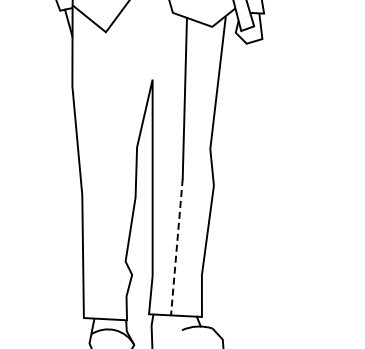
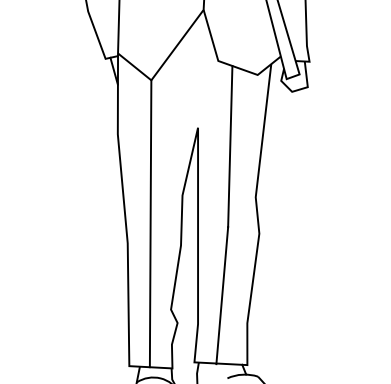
line: (105, 175) -> (150, 223), added
line: (177, 247) -> (222, 295), dashed -> solid

